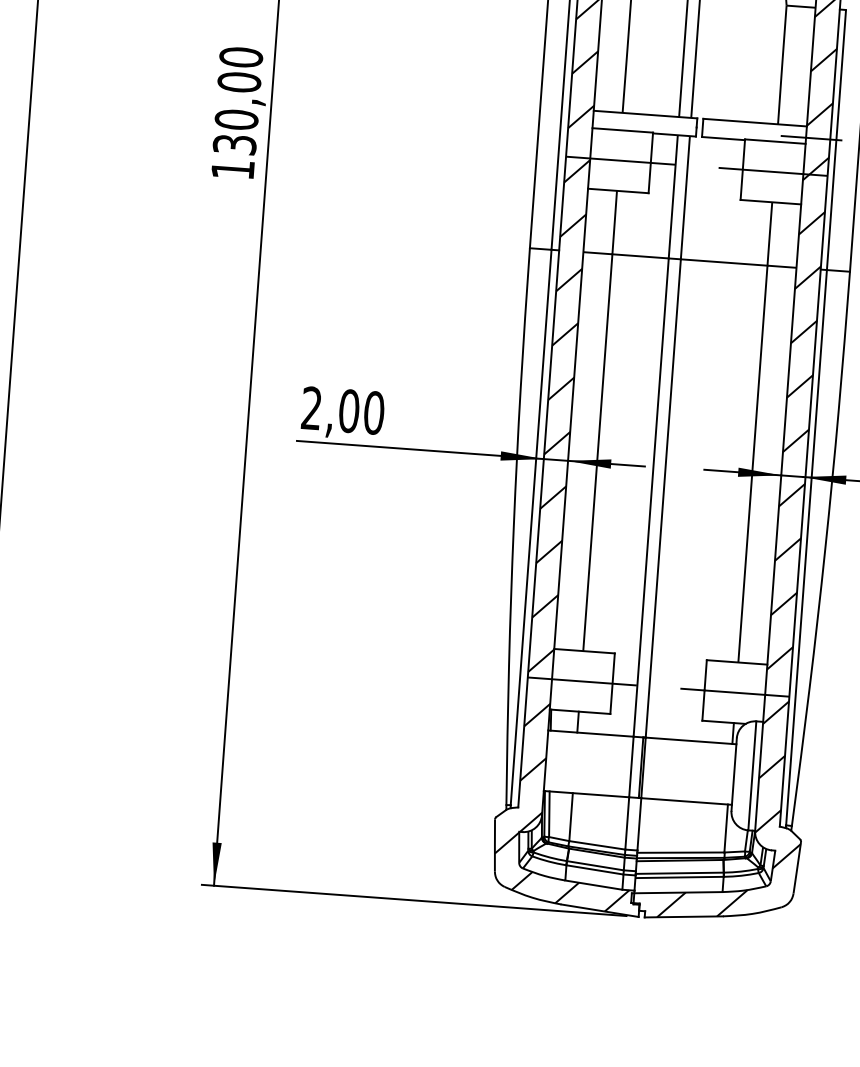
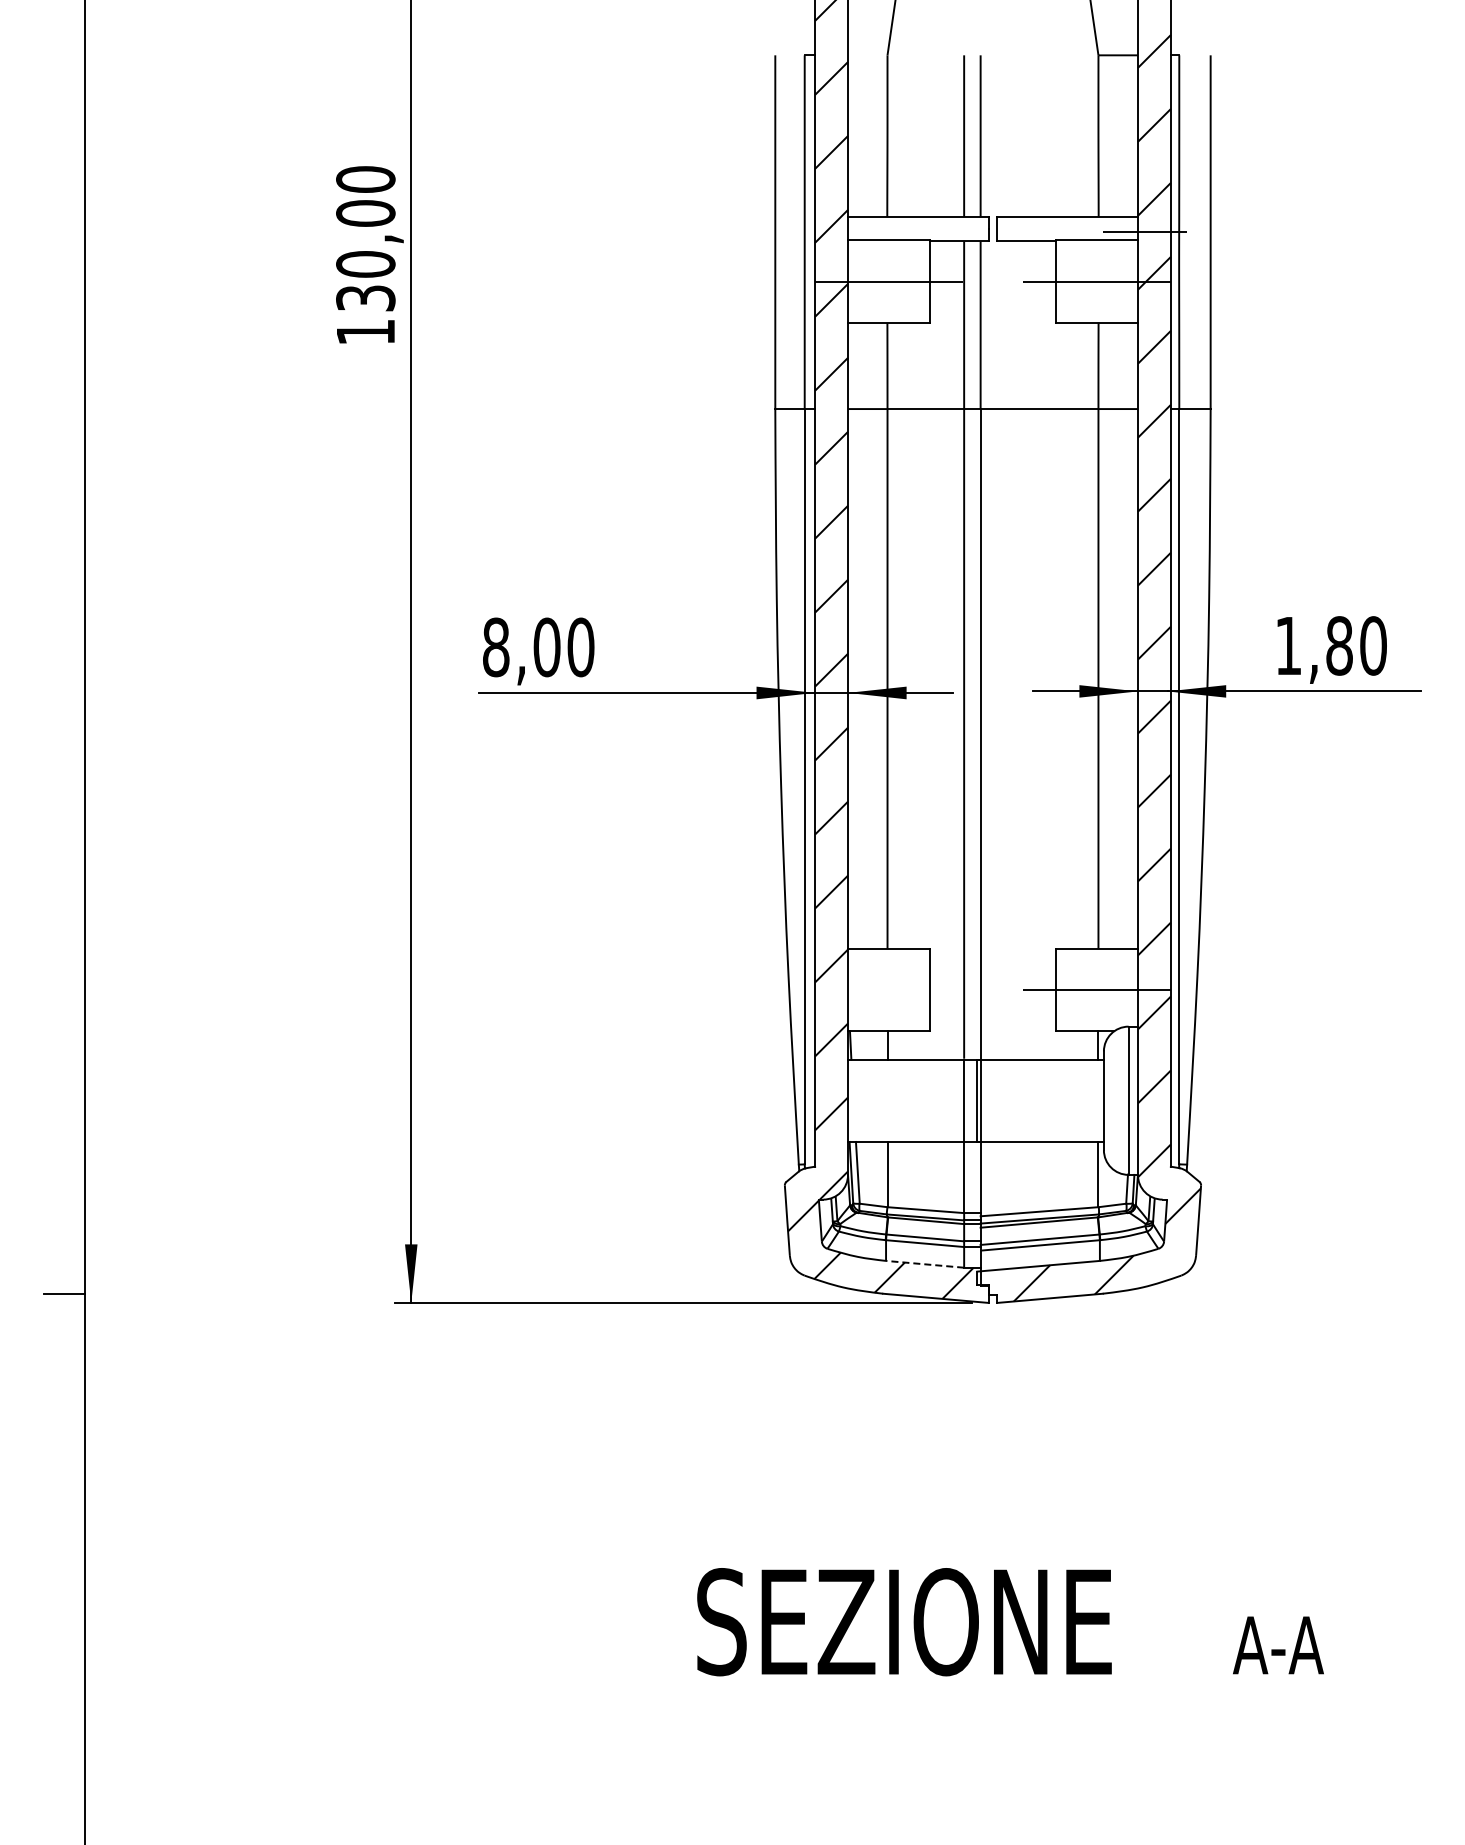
text: (312, 408) -> (496, 647), 2,00 -> 8,00
line: (582, 681) -> (889, 989), removed
line: (593, 885) -> (924, 1264), solid -> dashed

